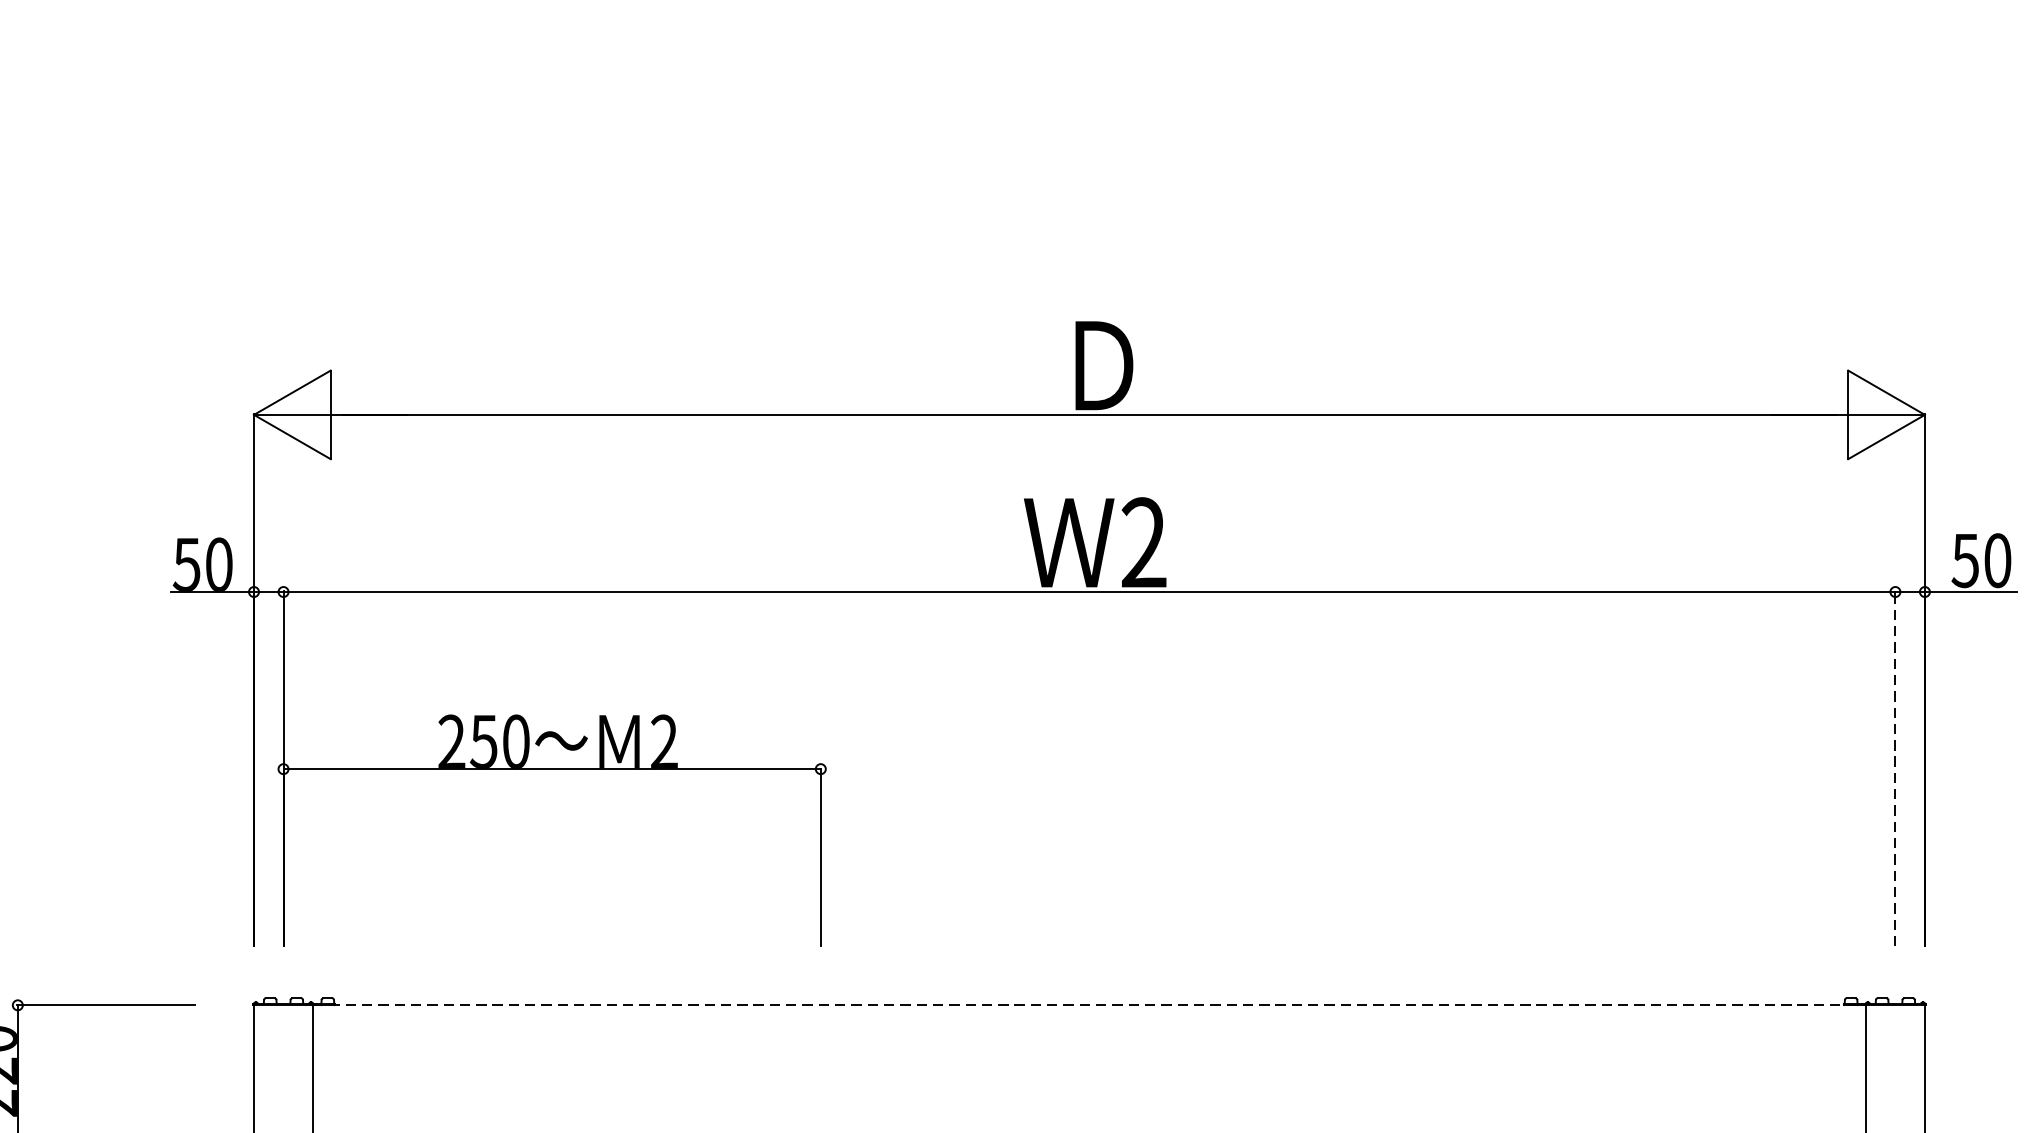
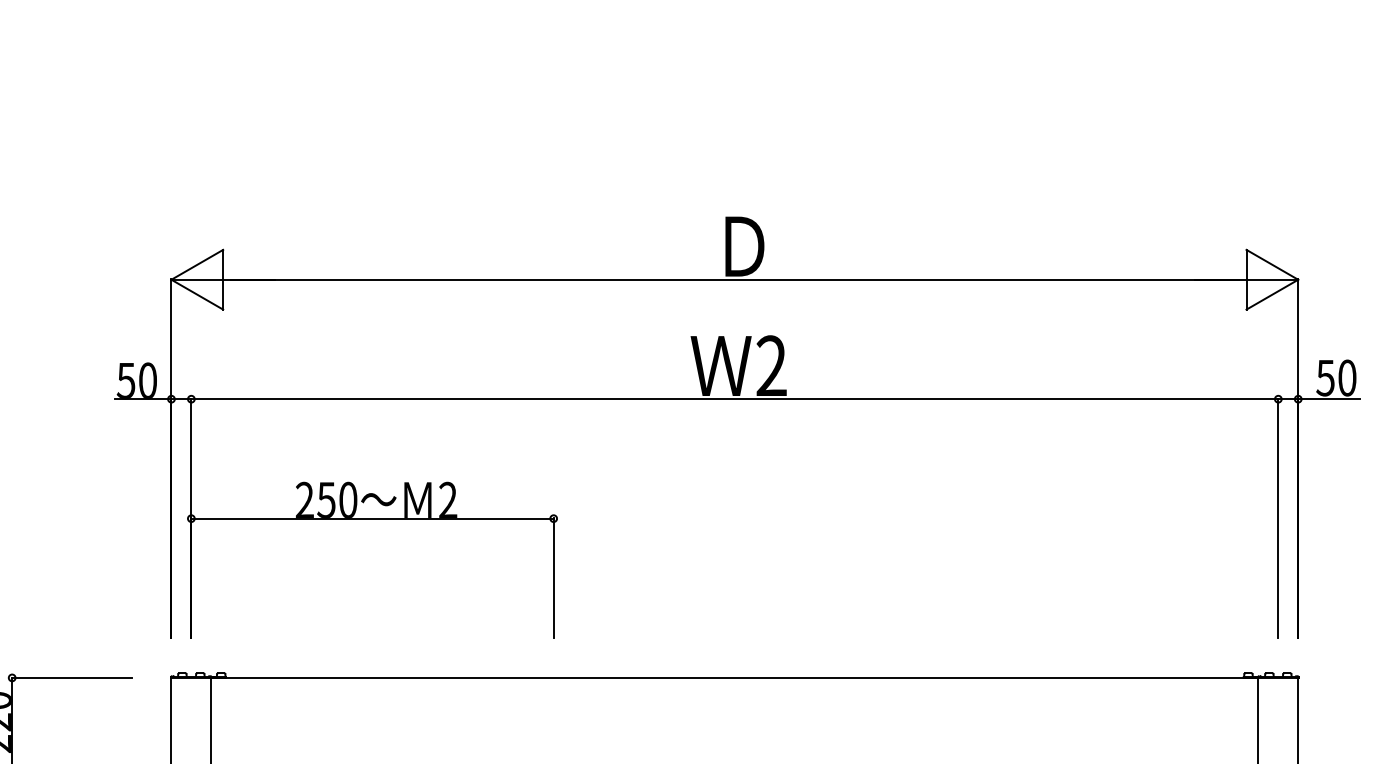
line: (1895, 768) -> (1278, 518), dashed -> solid
line: (1088, 1004) -> (734, 677), dashed -> solid

